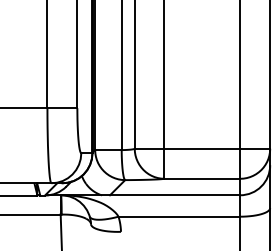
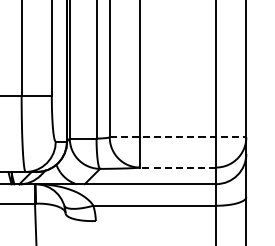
line: (202, 148) -> (178, 136), solid -> dashed
line: (202, 178) -> (178, 167), solid -> dashed

